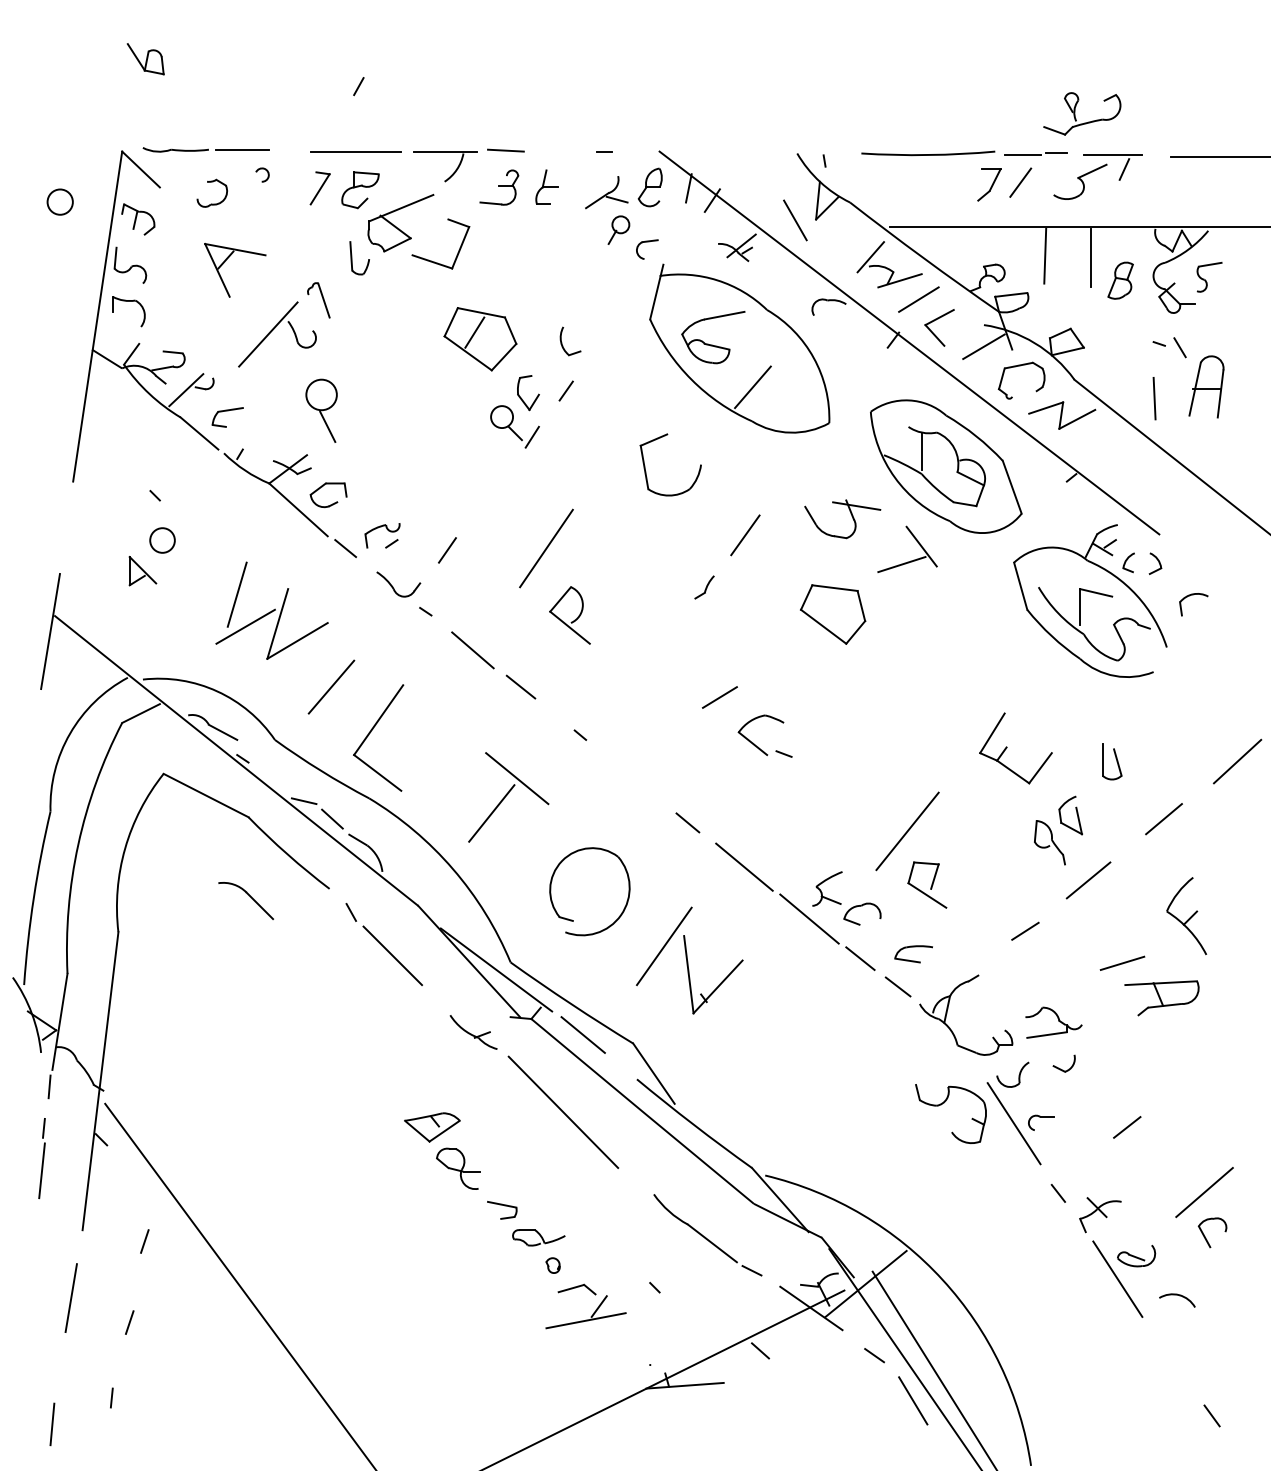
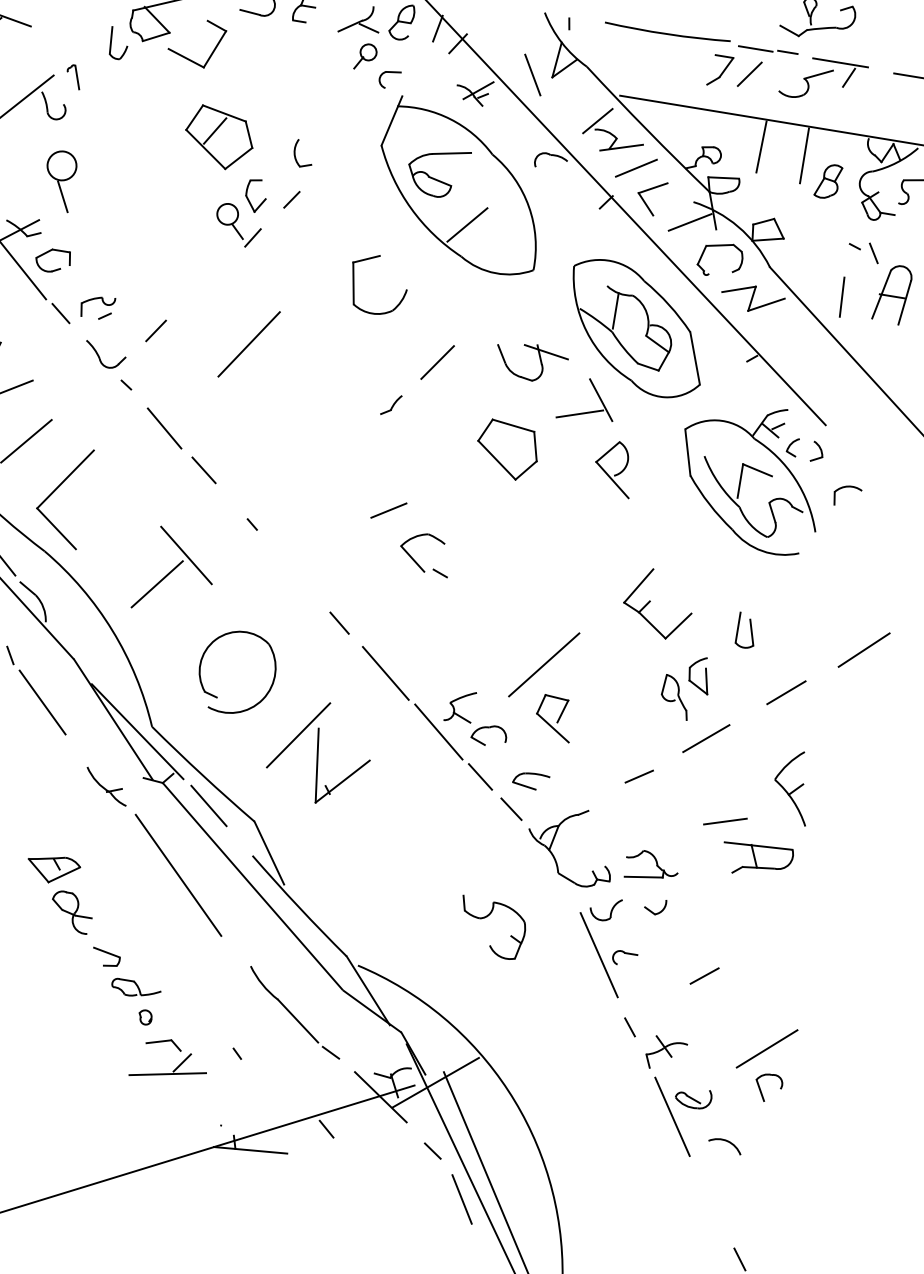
part: (318, 300) -> (73, 76), size x0.7
part: (571, 621) -> (614, 474), moved
part: (944, 1103) -> (487, 917), moved

